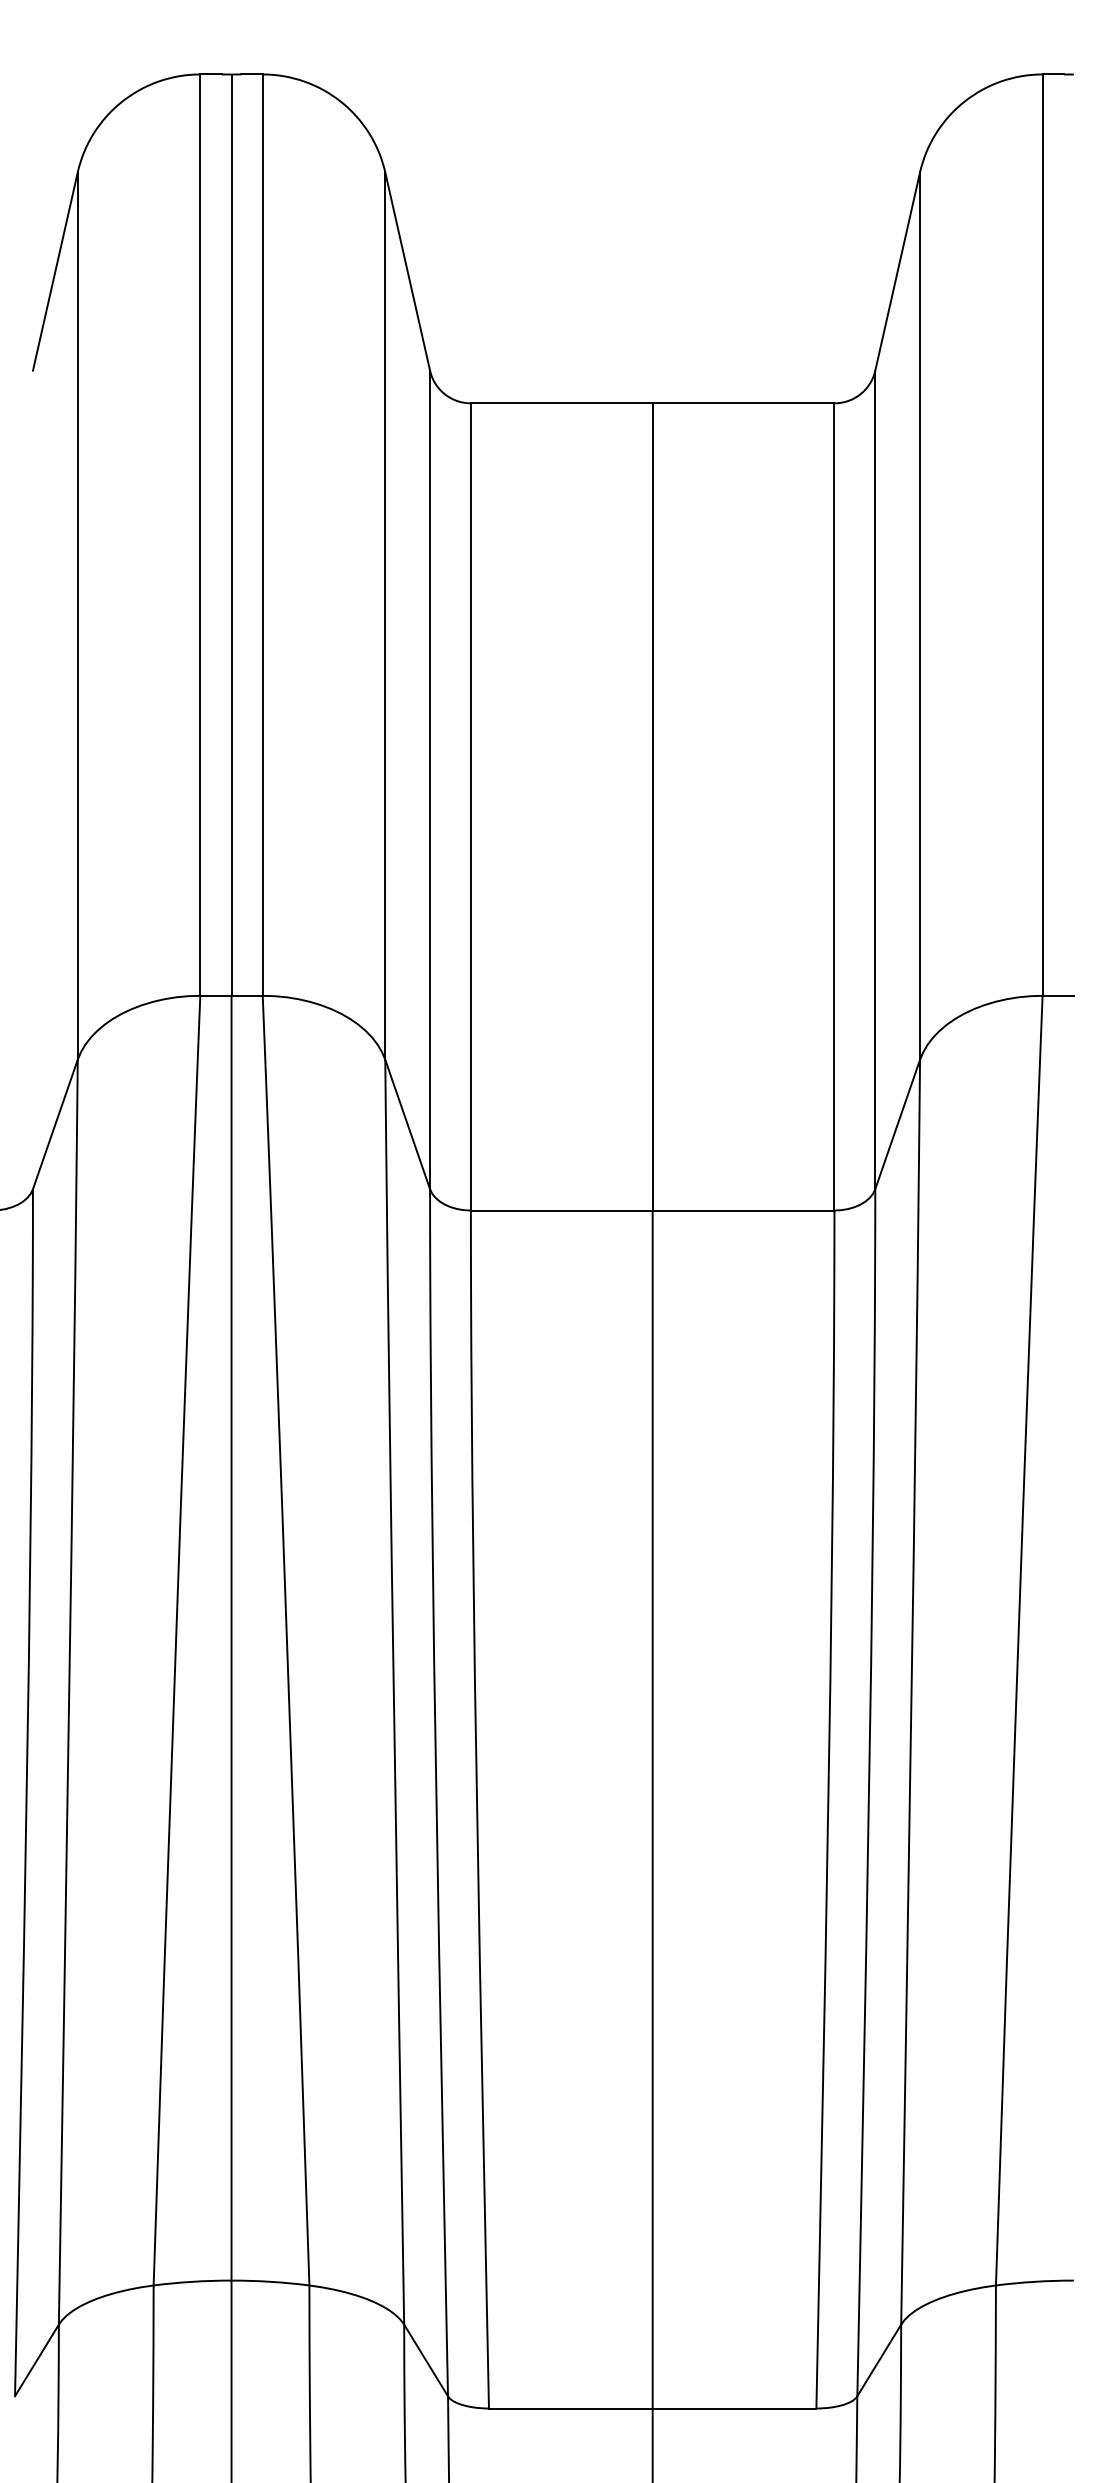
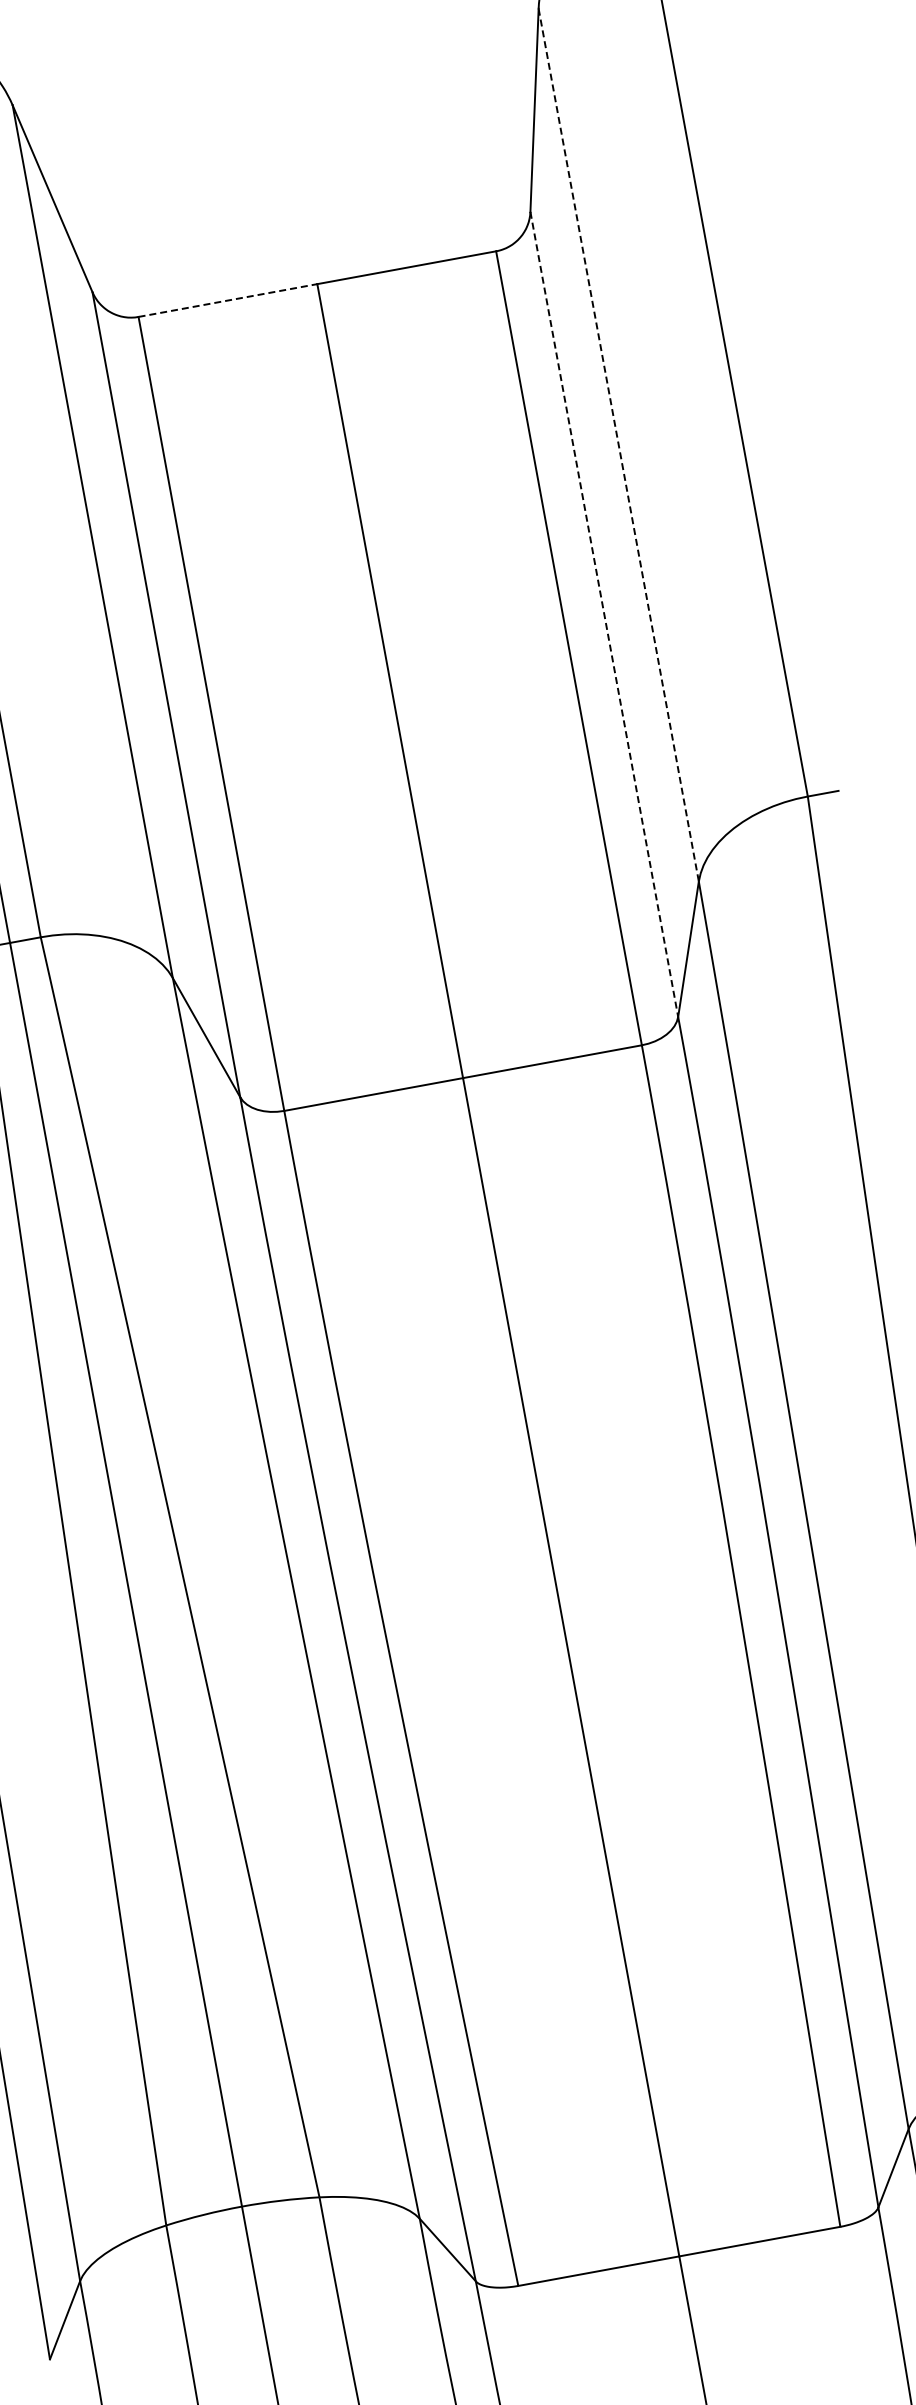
line: (561, 403) -> (227, 300), solid -> dashed
line: (920, 616) -> (619, 445), solid -> dashed
line: (875, 780) -> (604, 614), solid -> dashed

